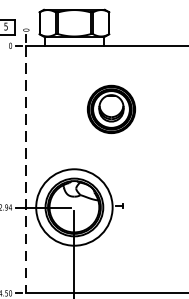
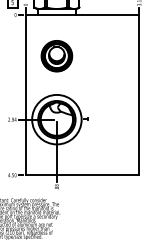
part: (110, 109) -> (56, 56), moved
line: (25, 170) -> (25, 95), dashed -> solid

